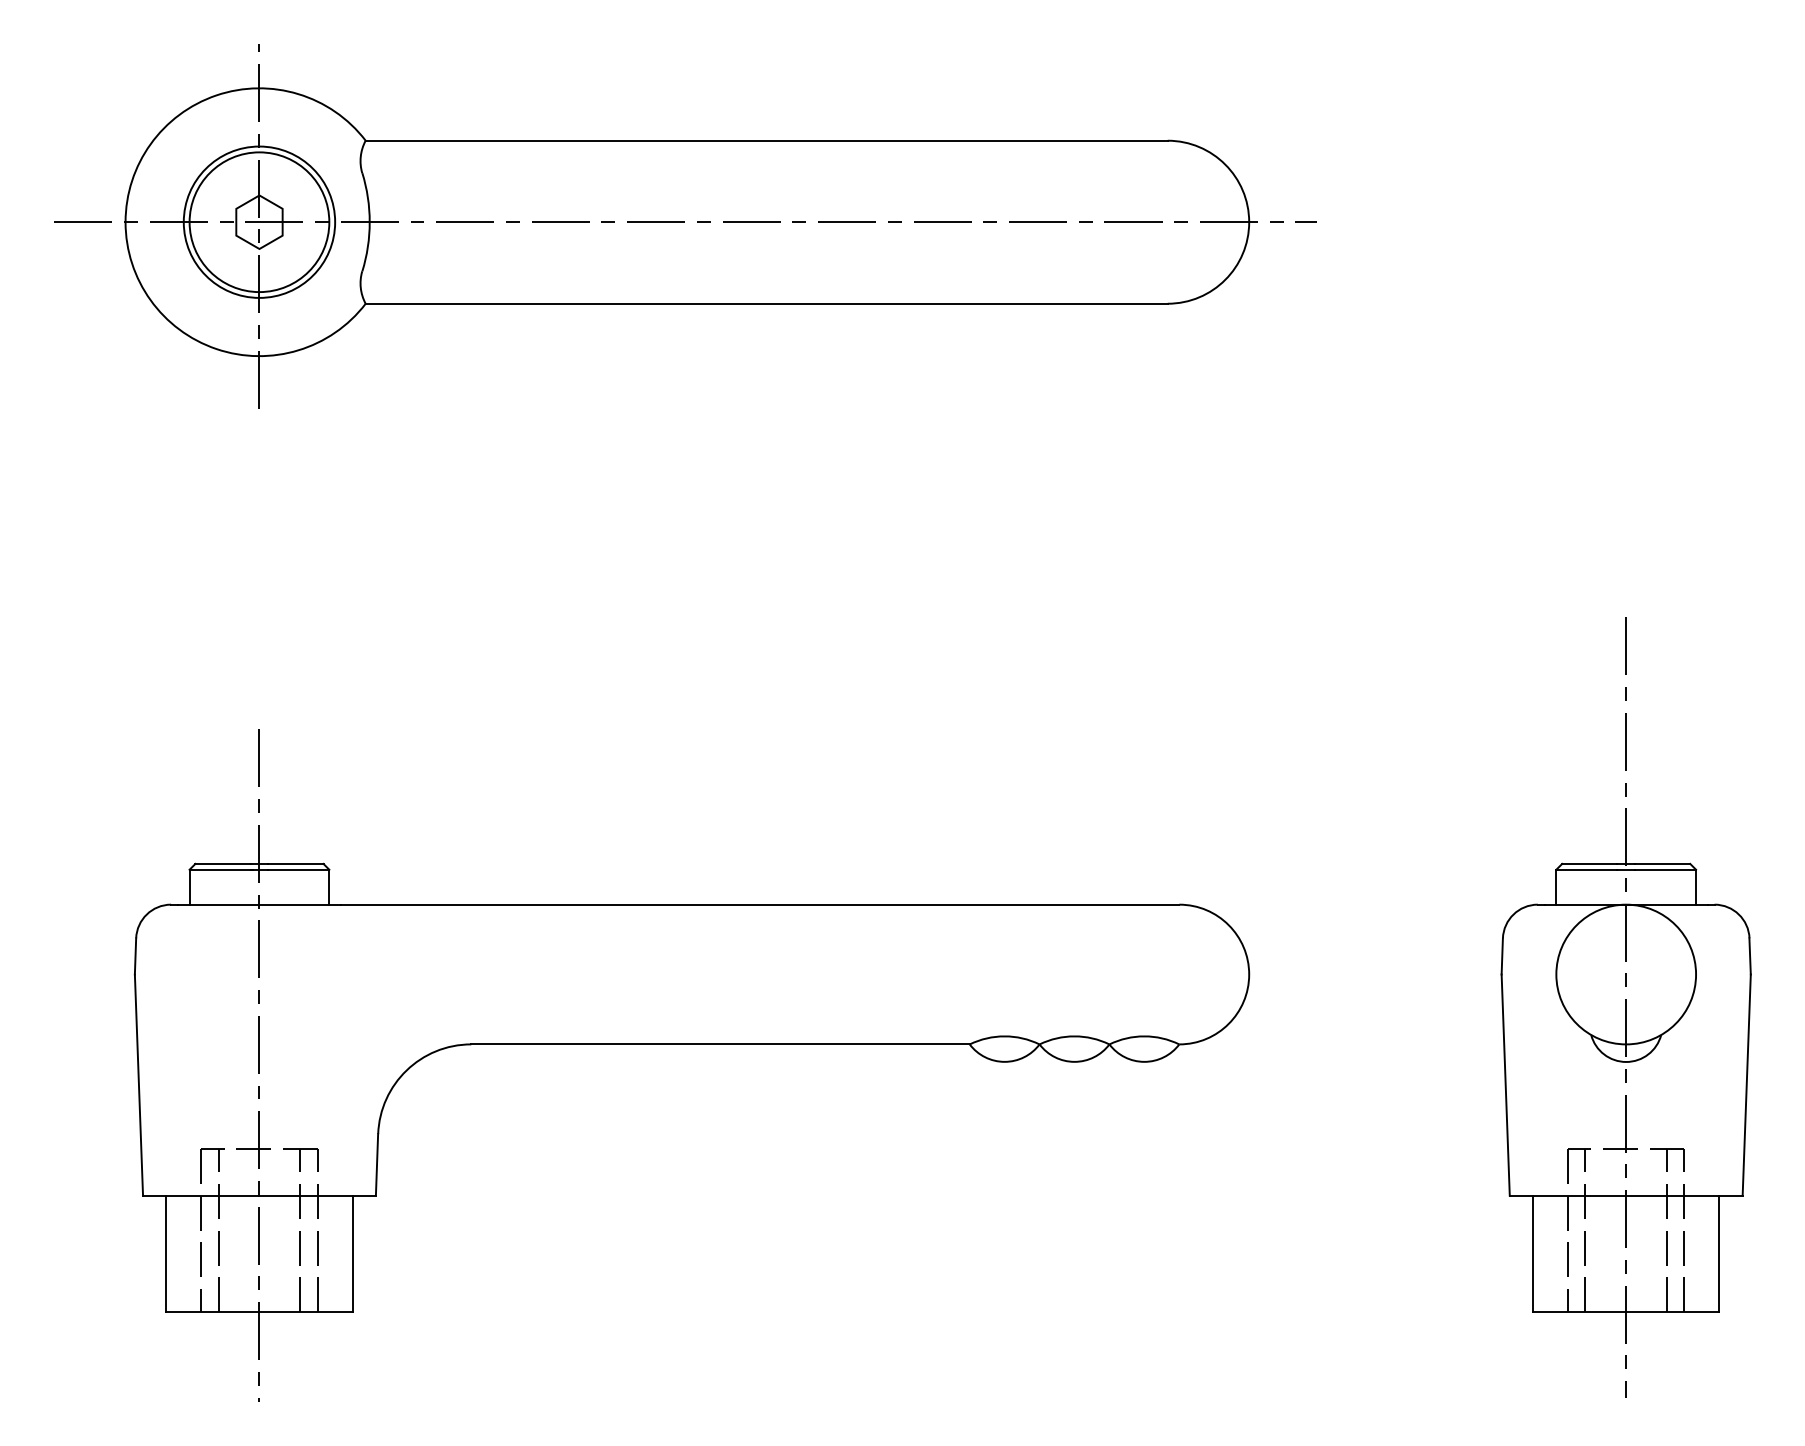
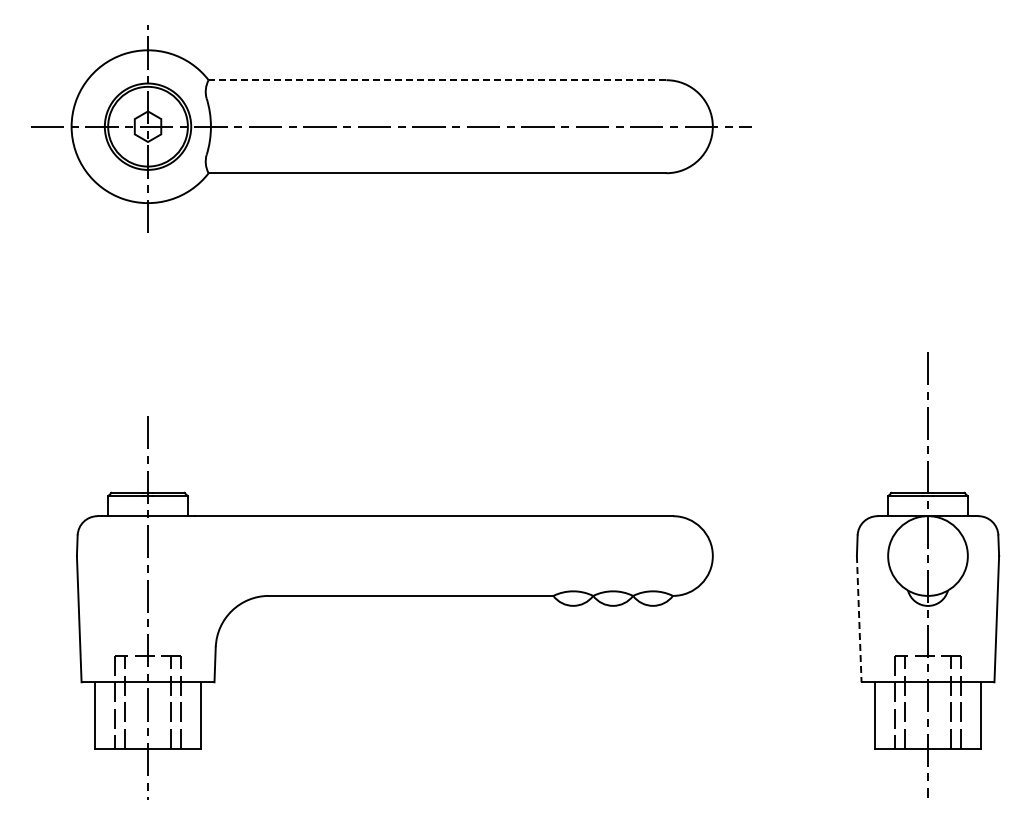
line: (766, 141) -> (437, 80), solid -> dashed
line: (1506, 1085) -> (859, 619), solid -> dashed

